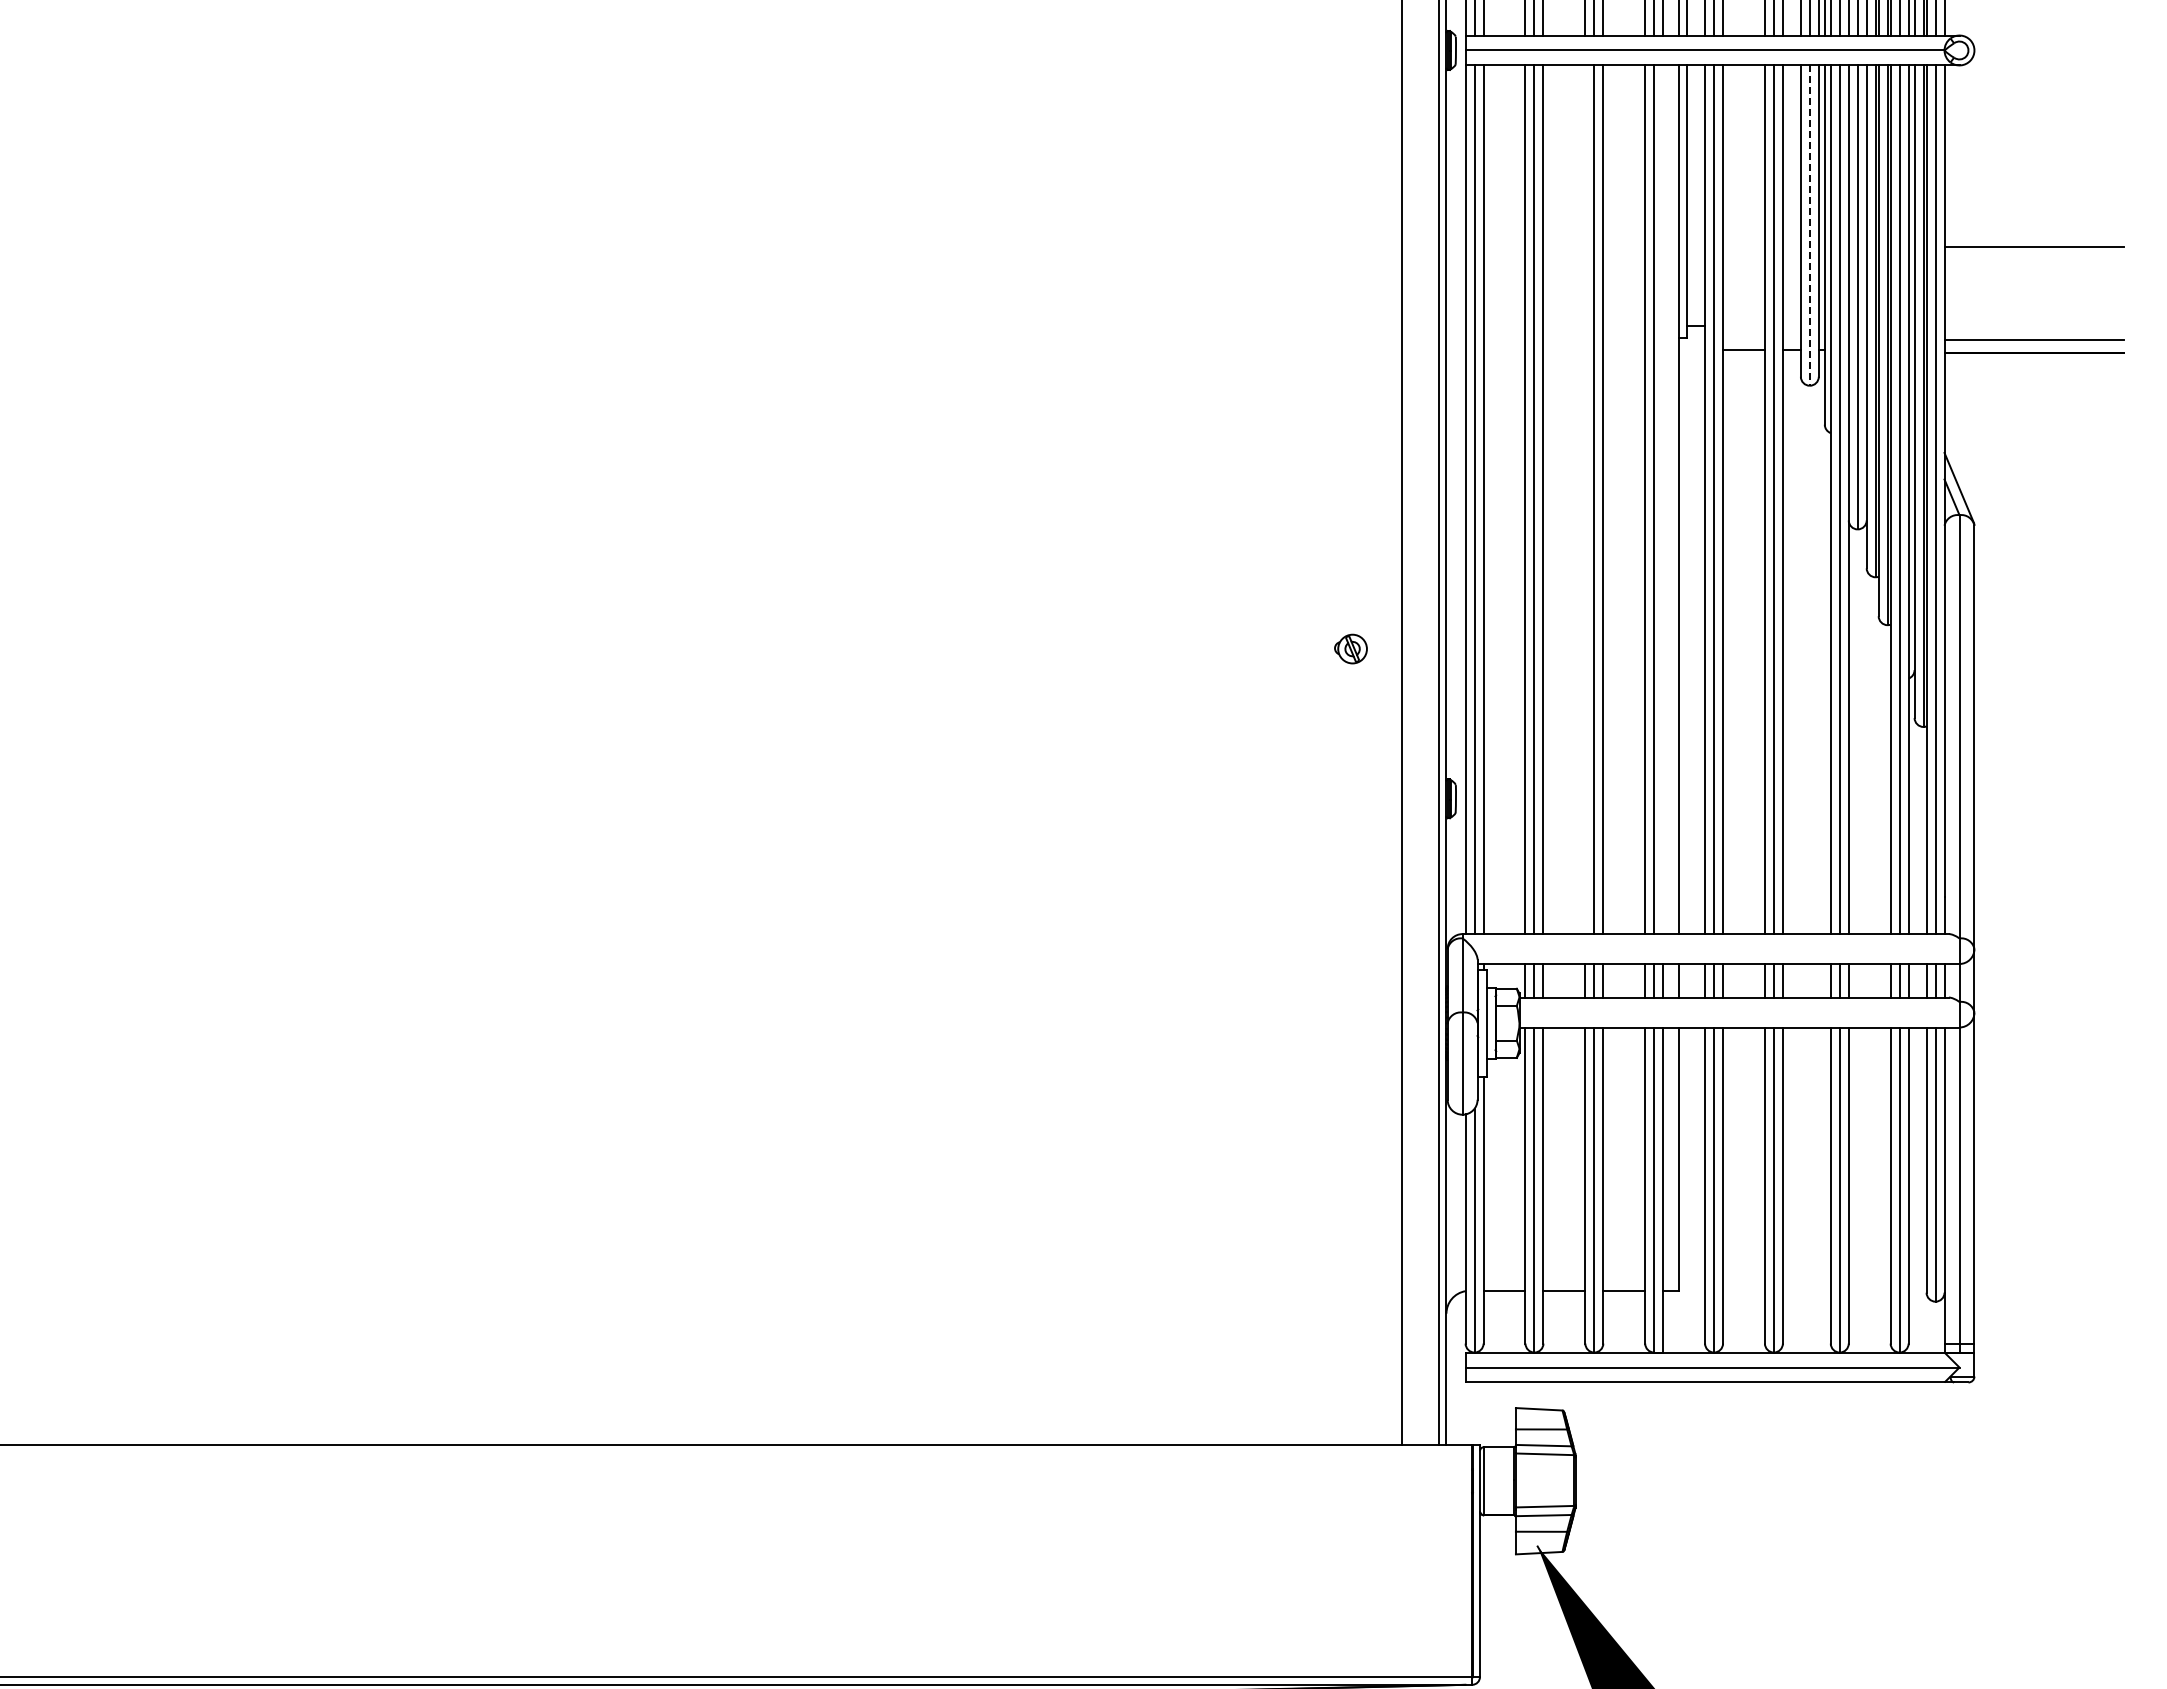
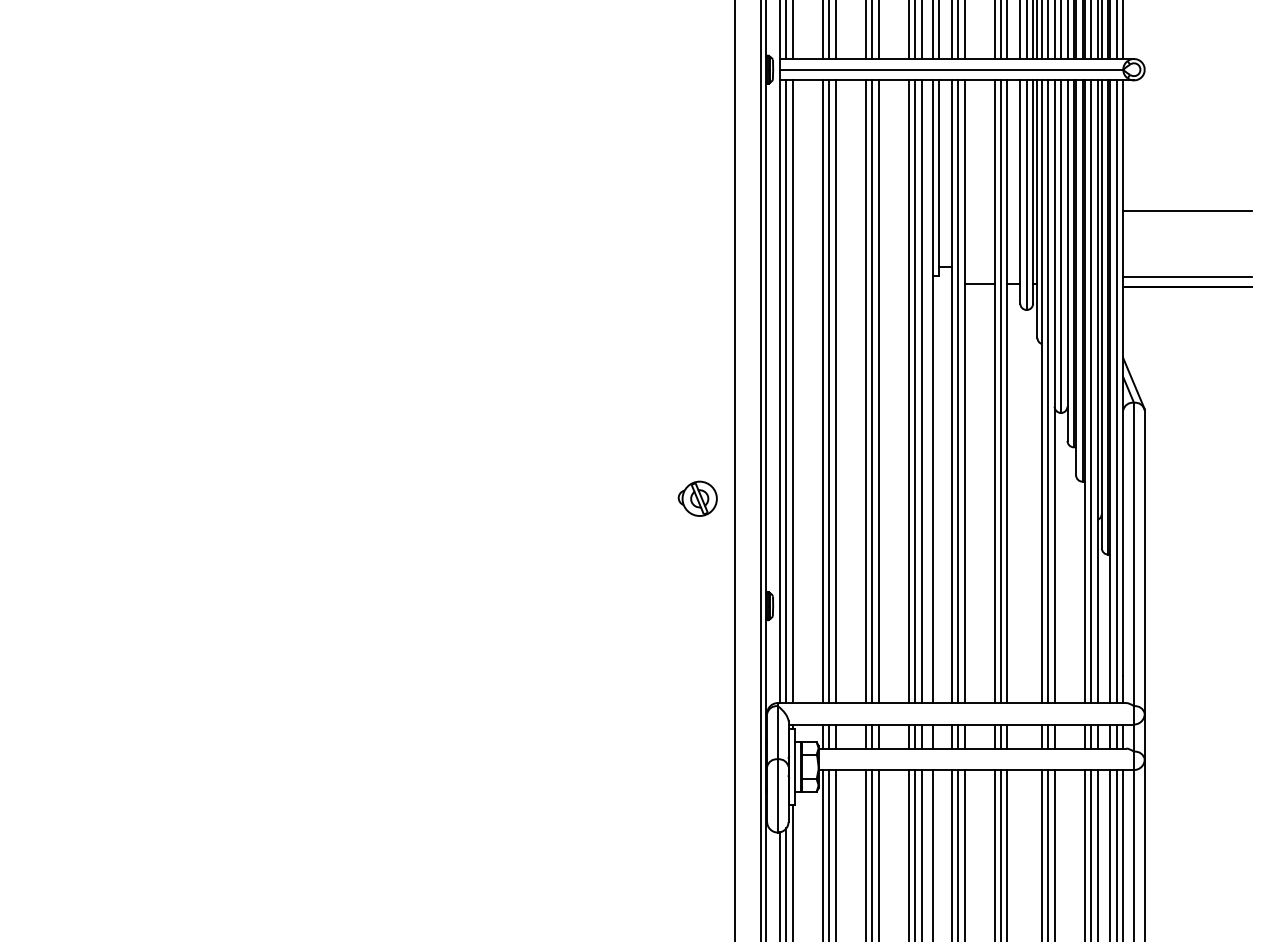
line: (1809, 226) -> (1026, 195), dashed -> solid
line: (1585, 499) -> (865, 391), added
line: (1663, 499) -> (921, 391), added
part: (1350, 648) -> (697, 498), size x1.67

